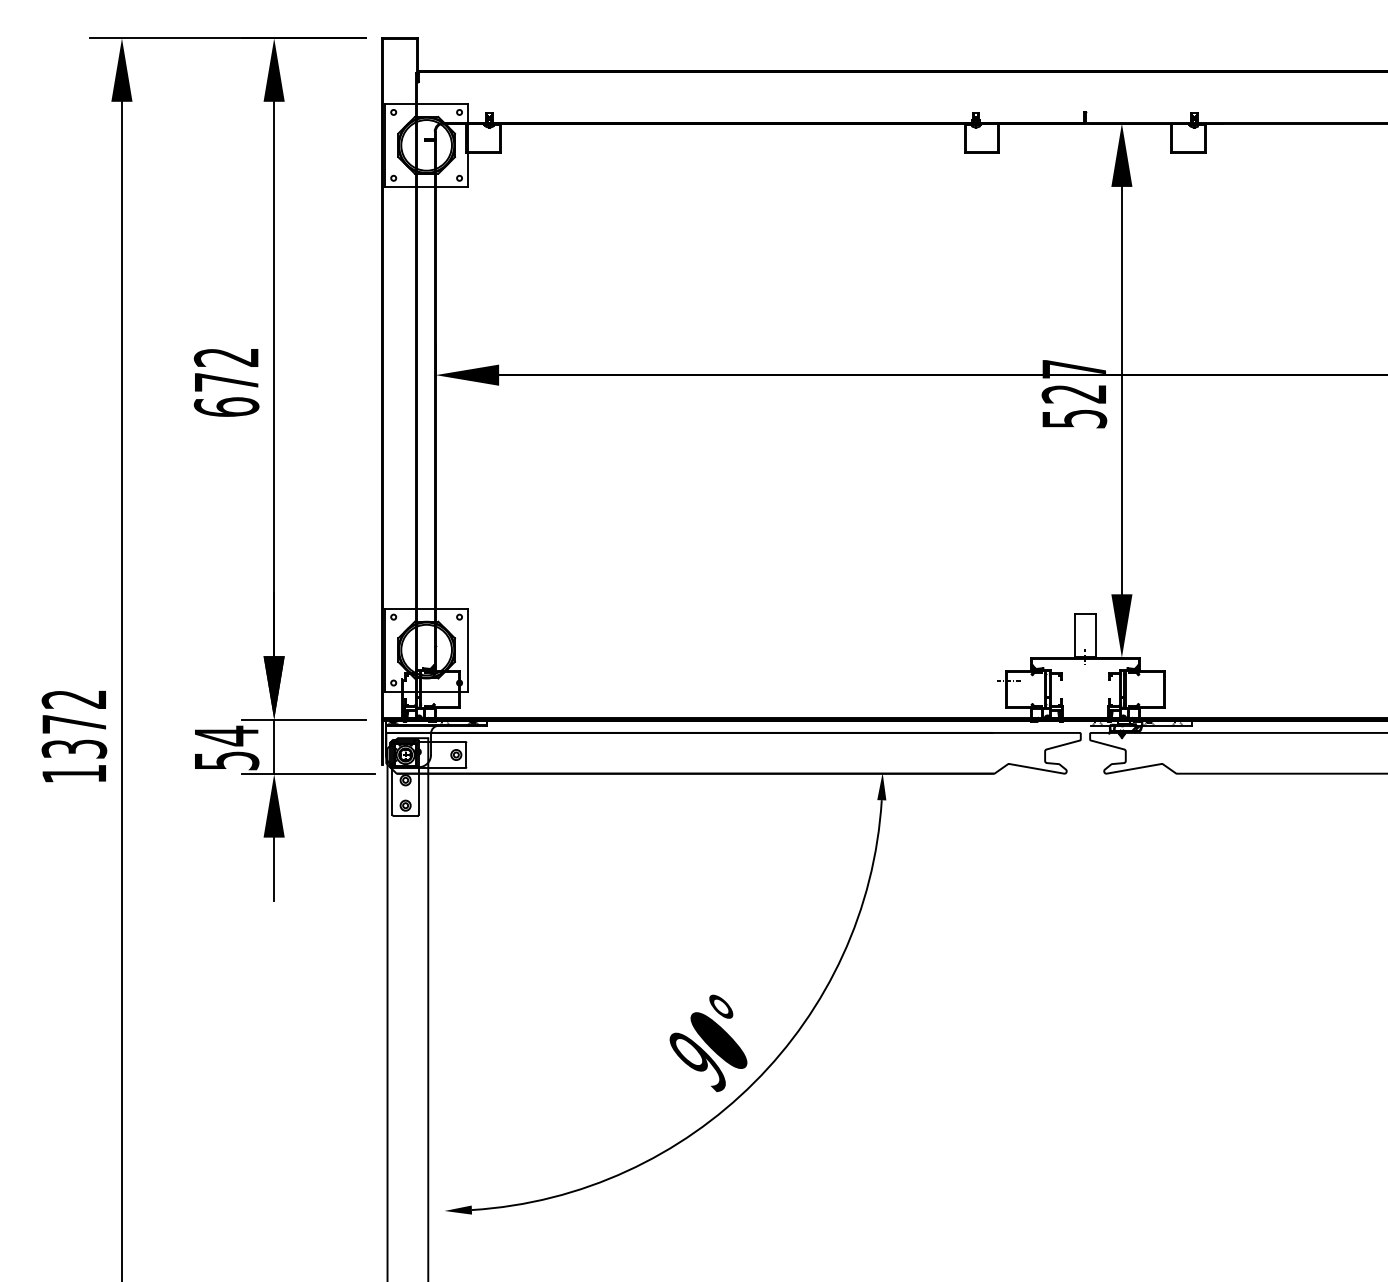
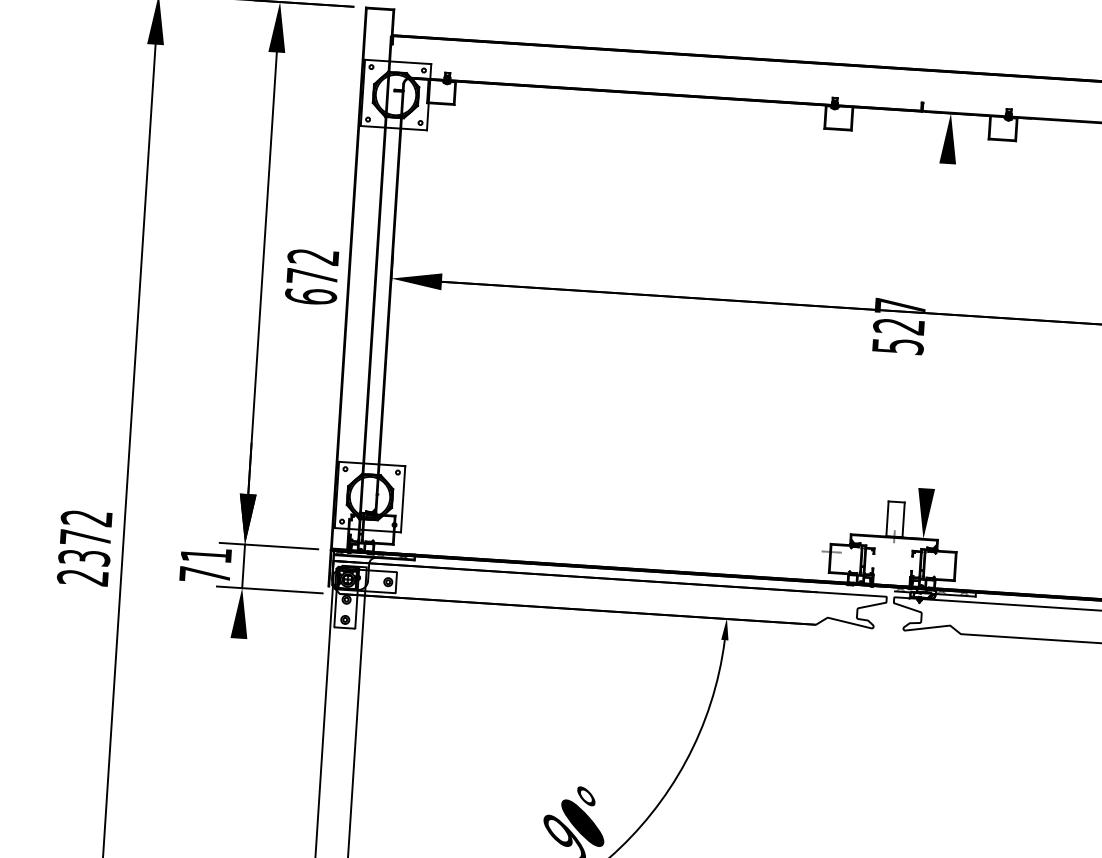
text: (226, 382) -> (312, 276), moved
line: (1121, 390) -> (936, 326), removed
text: (227, 747) -> (206, 564), 54 -> 71
text: (73, 774) -> (82, 577), 1372 -> 2372
line: (274, 868) -> (237, 663), removed

